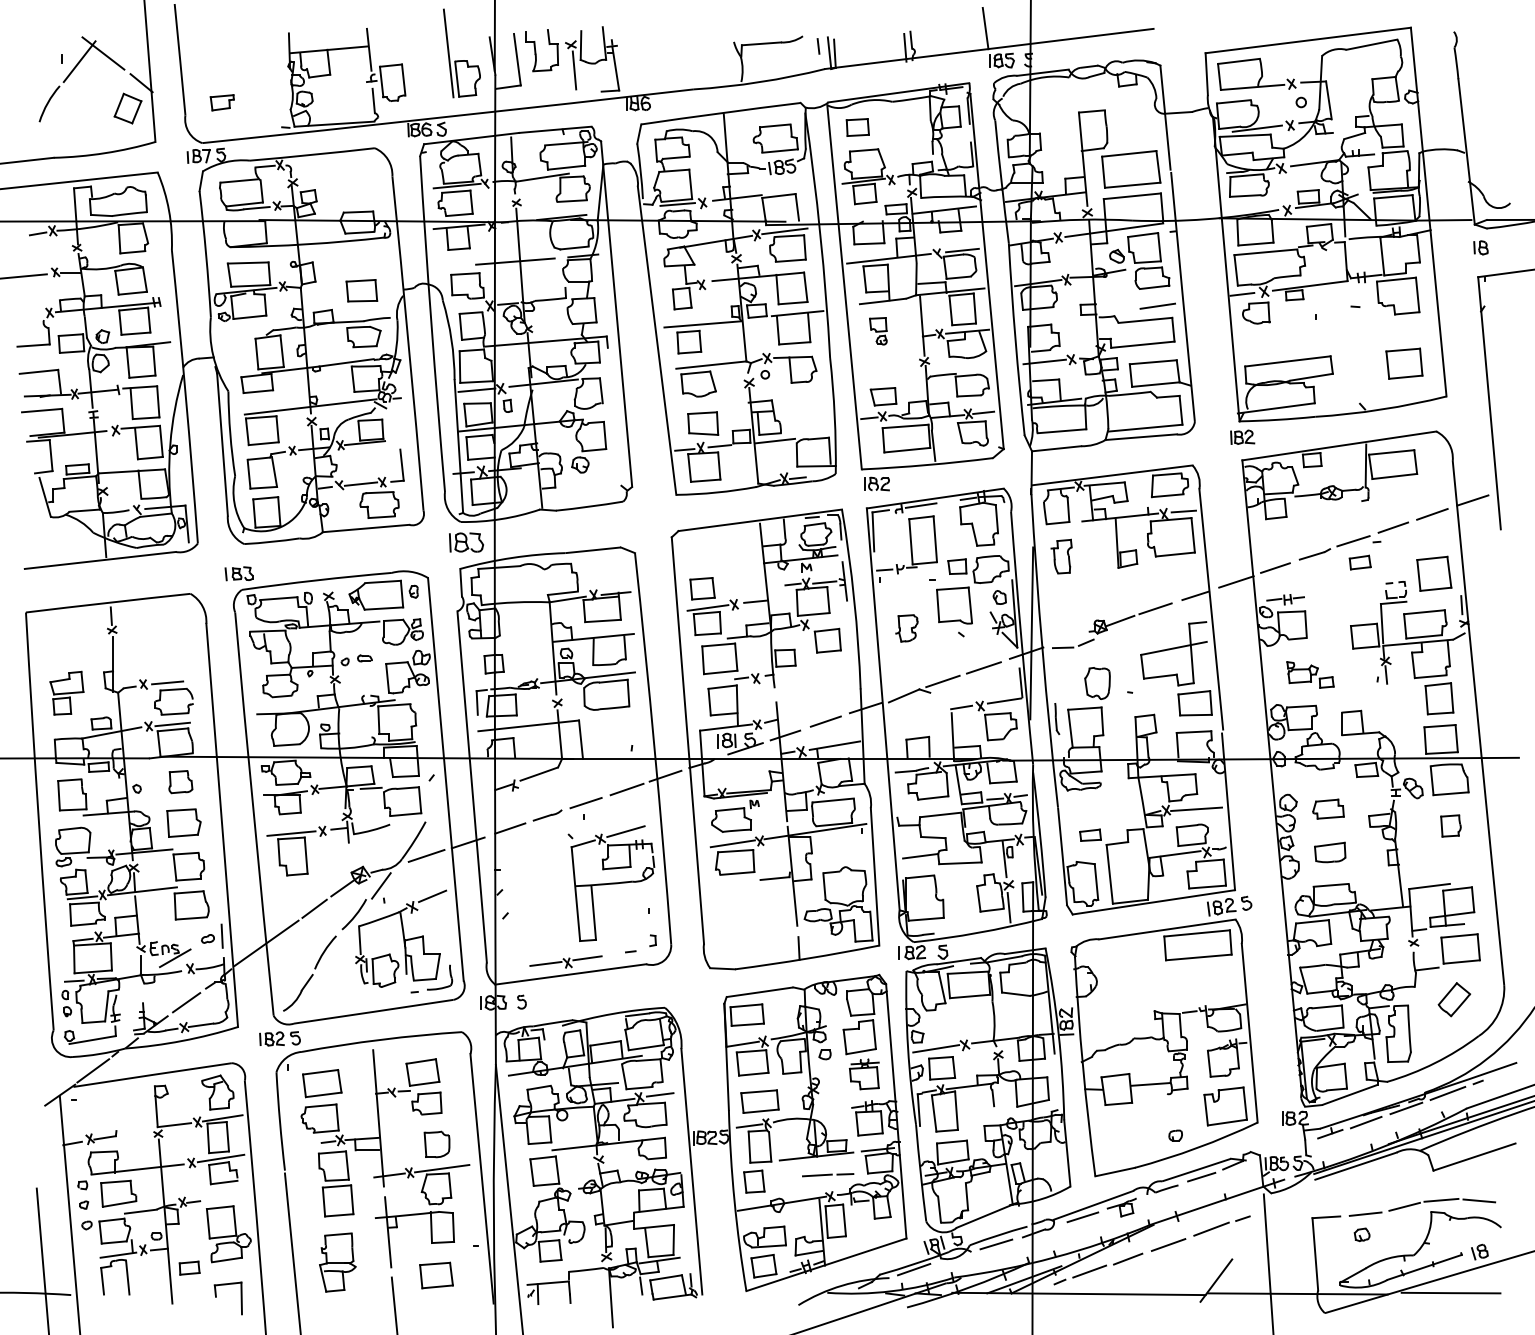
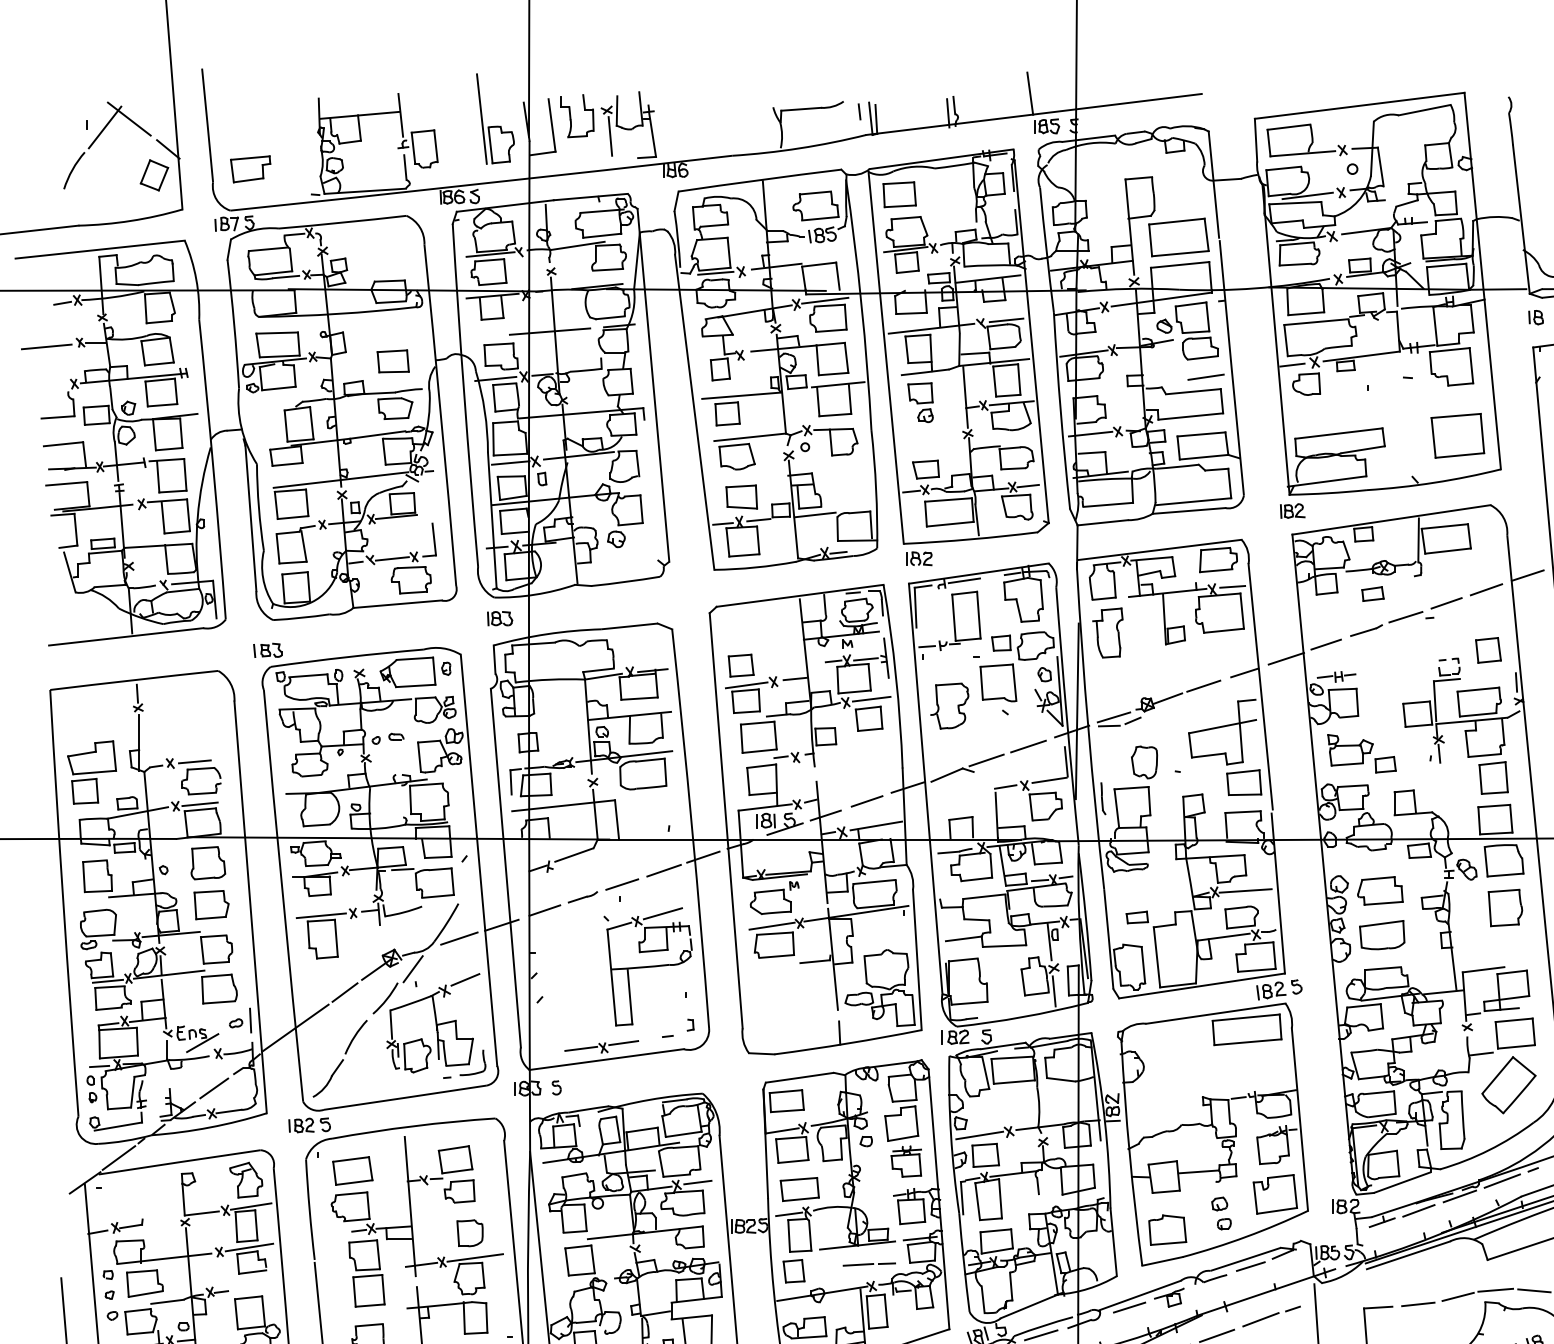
part: (222, 102) -> (250, 169), size x1.67
part: (857, 127) -> (899, 194), size x1.43
line: (462, 307) -> (496, 378), added
part: (878, 331) -> (920, 403), size x1.43
part: (1404, 363) -> (1457, 435), size x1.43
part: (466, 542) -> (500, 618), size x0.71
part: (1061, 556) -> (1107, 632), size x1.43
part: (1359, 562) -> (1372, 593), moved
part: (1434, 573) -> (1488, 650), size x0.71
line: (830, 621) -> (871, 699), added
part: (906, 628) -> (949, 706), size x1.67
line: (1067, 639) -> (1113, 717), added
part: (1310, 674) -> (1361, 753), size x1.43
part: (66, 692) -> (91, 771), size x1.43
part: (180, 781) -> (208, 862), size x1.43
part: (1328, 808) -> (1380, 890), size x1.43
part: (1450, 825) -> (1504, 907), size x1.67
part: (1329, 852) -> (1381, 935), size x1.43
part: (1454, 999) -> (1509, 1085), size x1.67
part: (1120, 1141) -> (1167, 1230), added
part: (1361, 1234) -> (1219, 1203), moved

